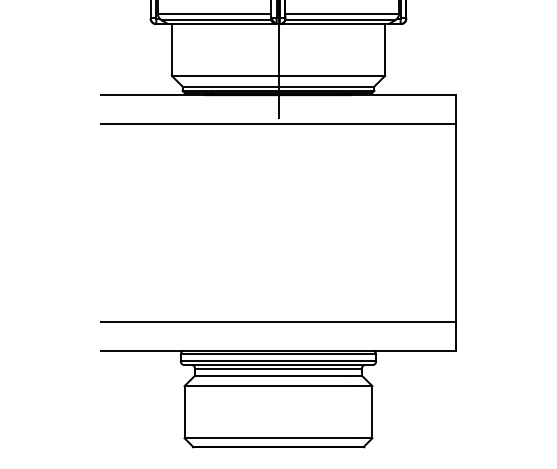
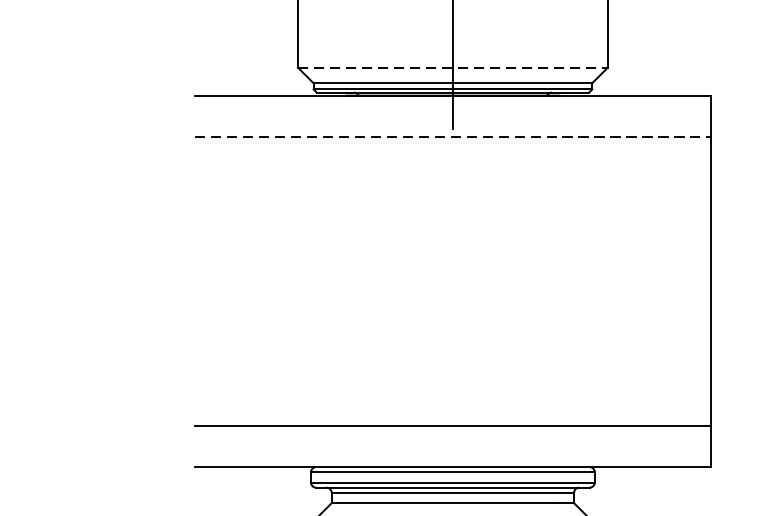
line: (278, 75) -> (452, 67), solid -> dashed
line: (278, 123) -> (452, 136), solid -> dashed

